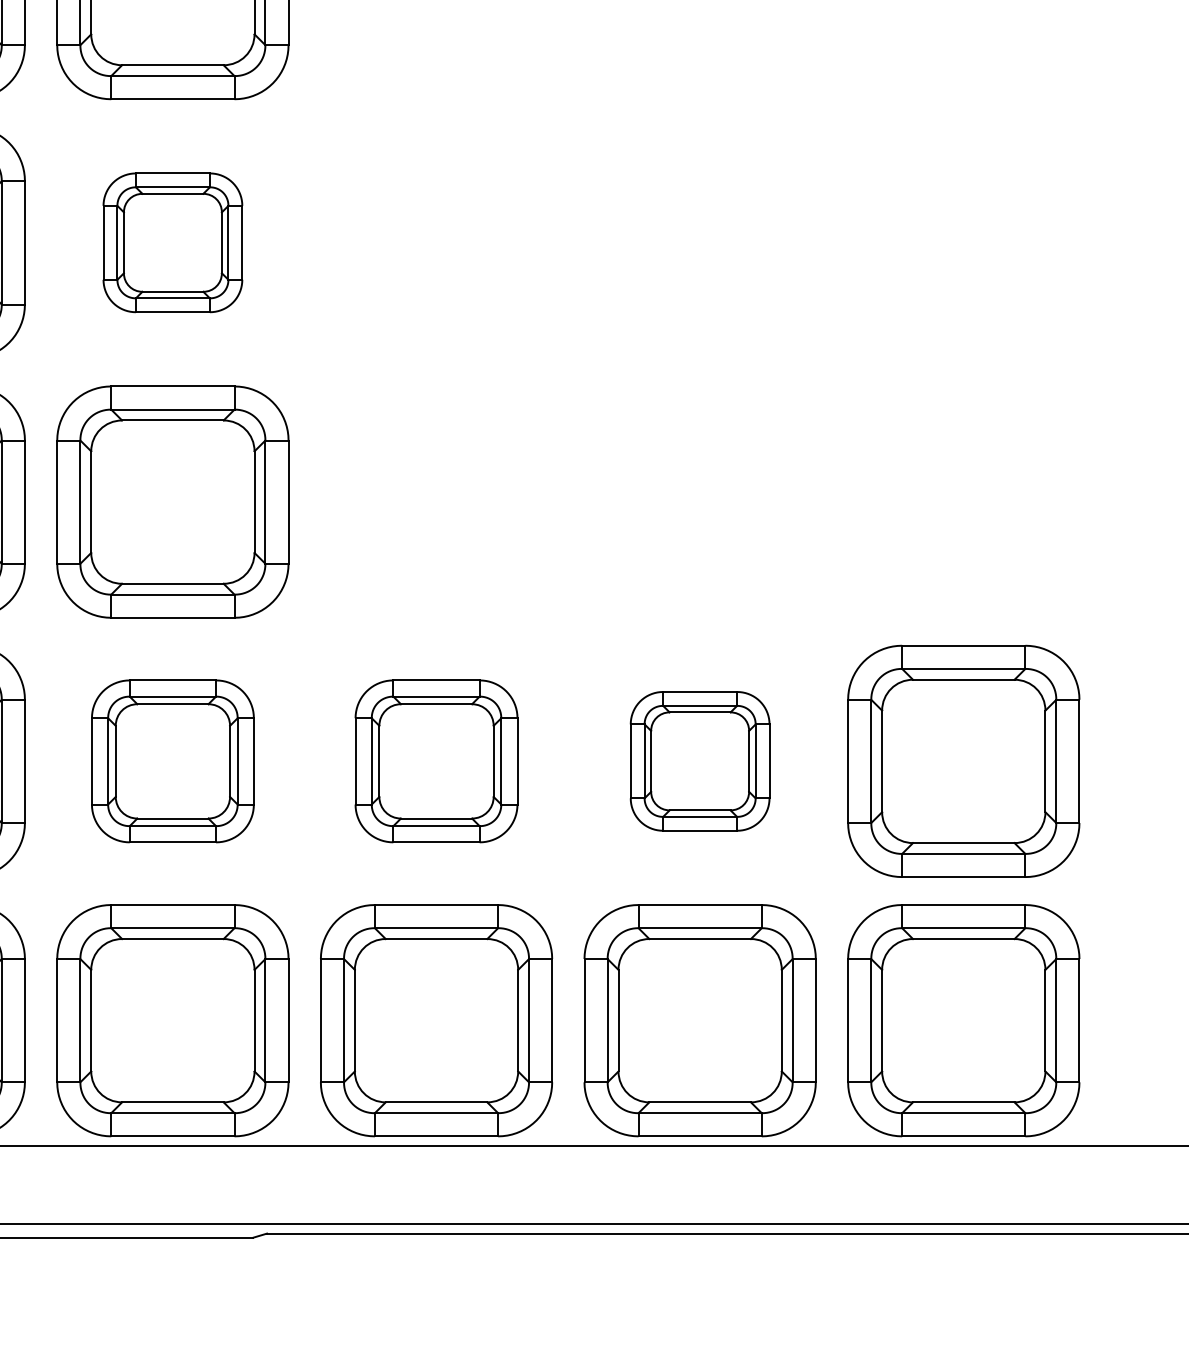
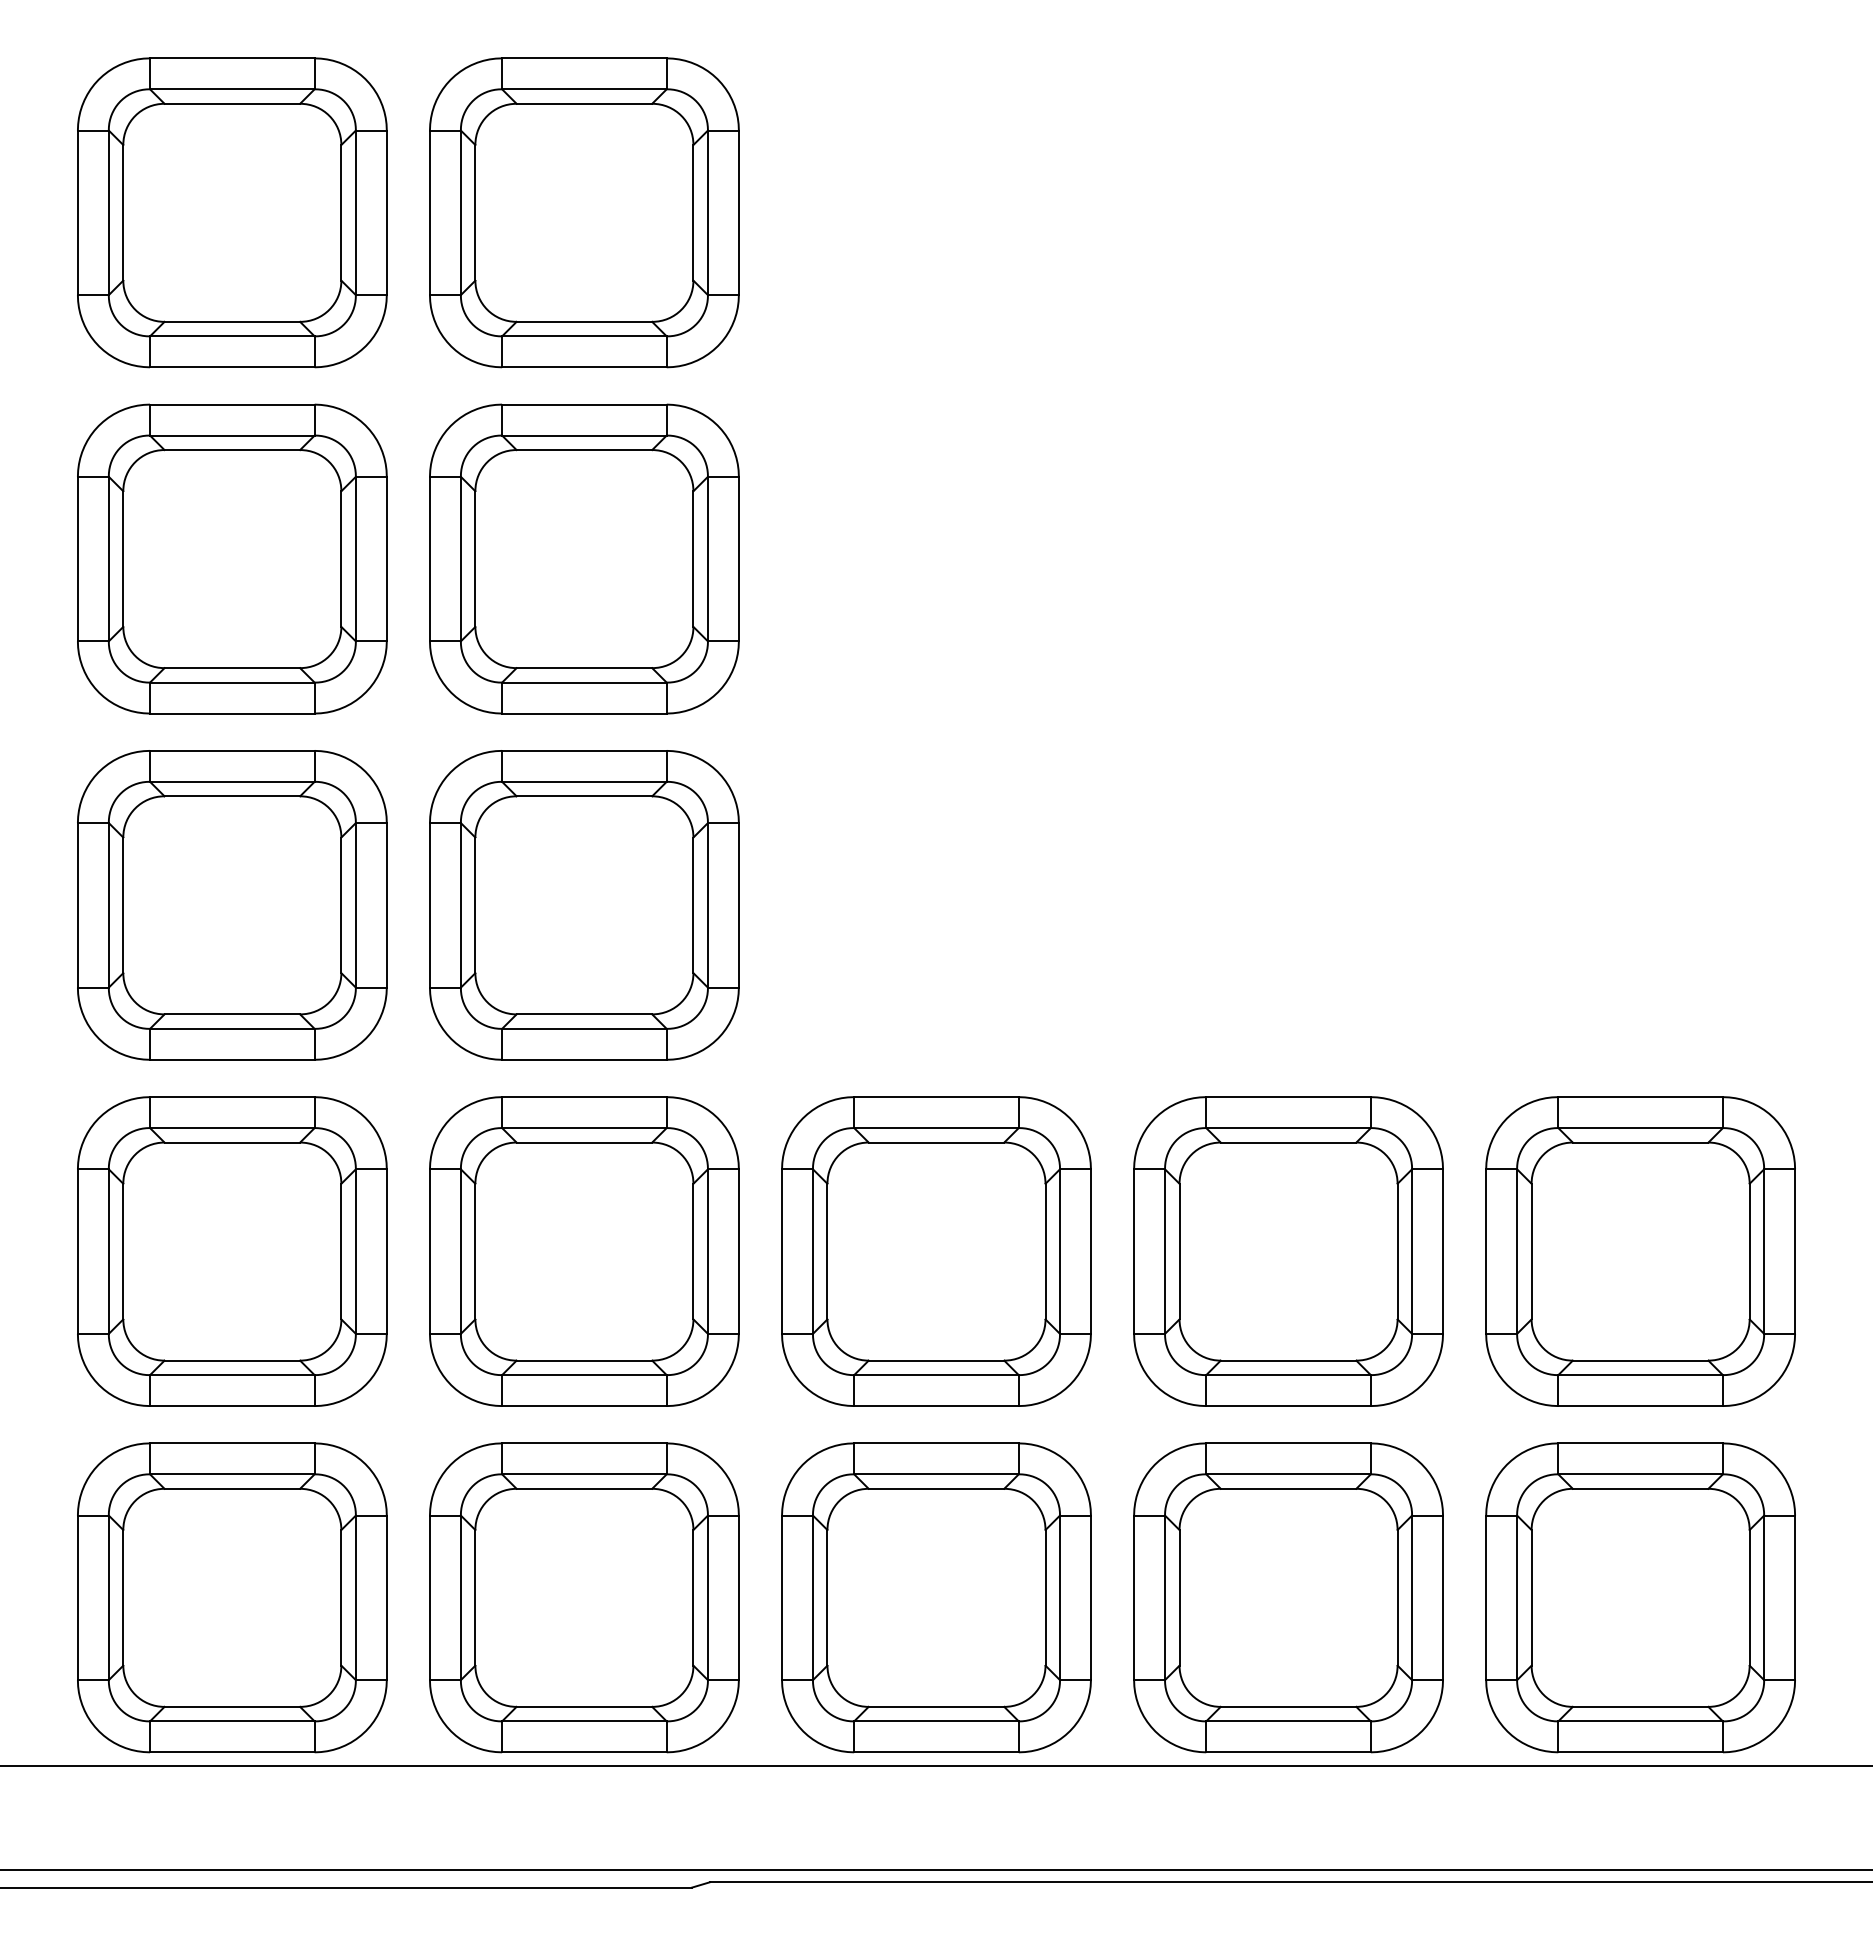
part: (172, 242) -> (584, 558), size x1.67
part: (172, 761) -> (584, 1251), size x1.43
part: (436, 761) -> (936, 1251), size x1.43
part: (700, 761) -> (1288, 1251), size x1.67

